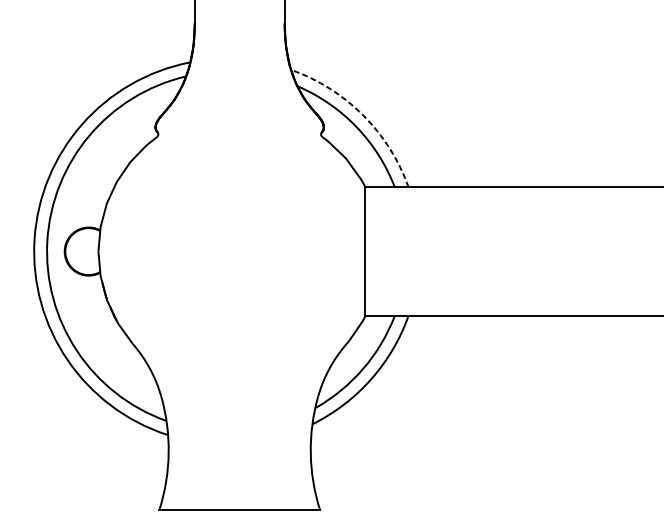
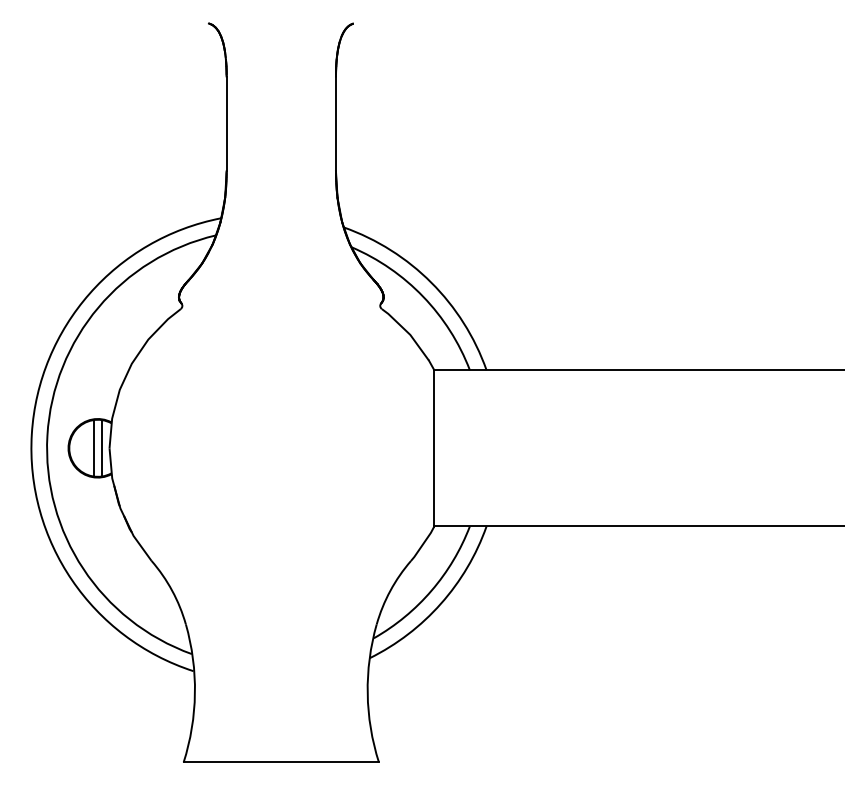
arc: (363, 115) -> (431, 282), dashed -> solid
line: (85, 251) -> (93, 448), added
line: (91, 251) -> (101, 448), added

